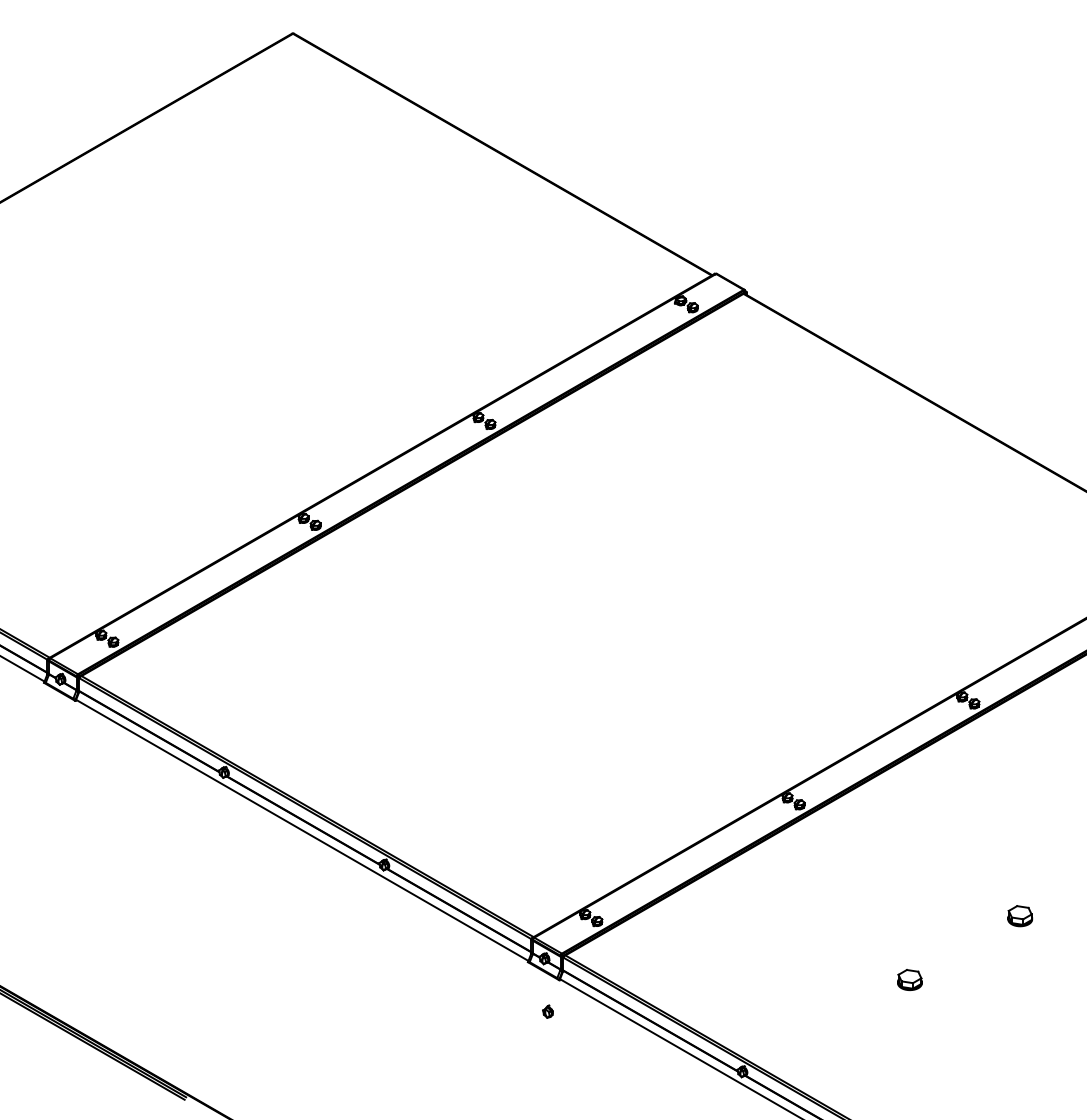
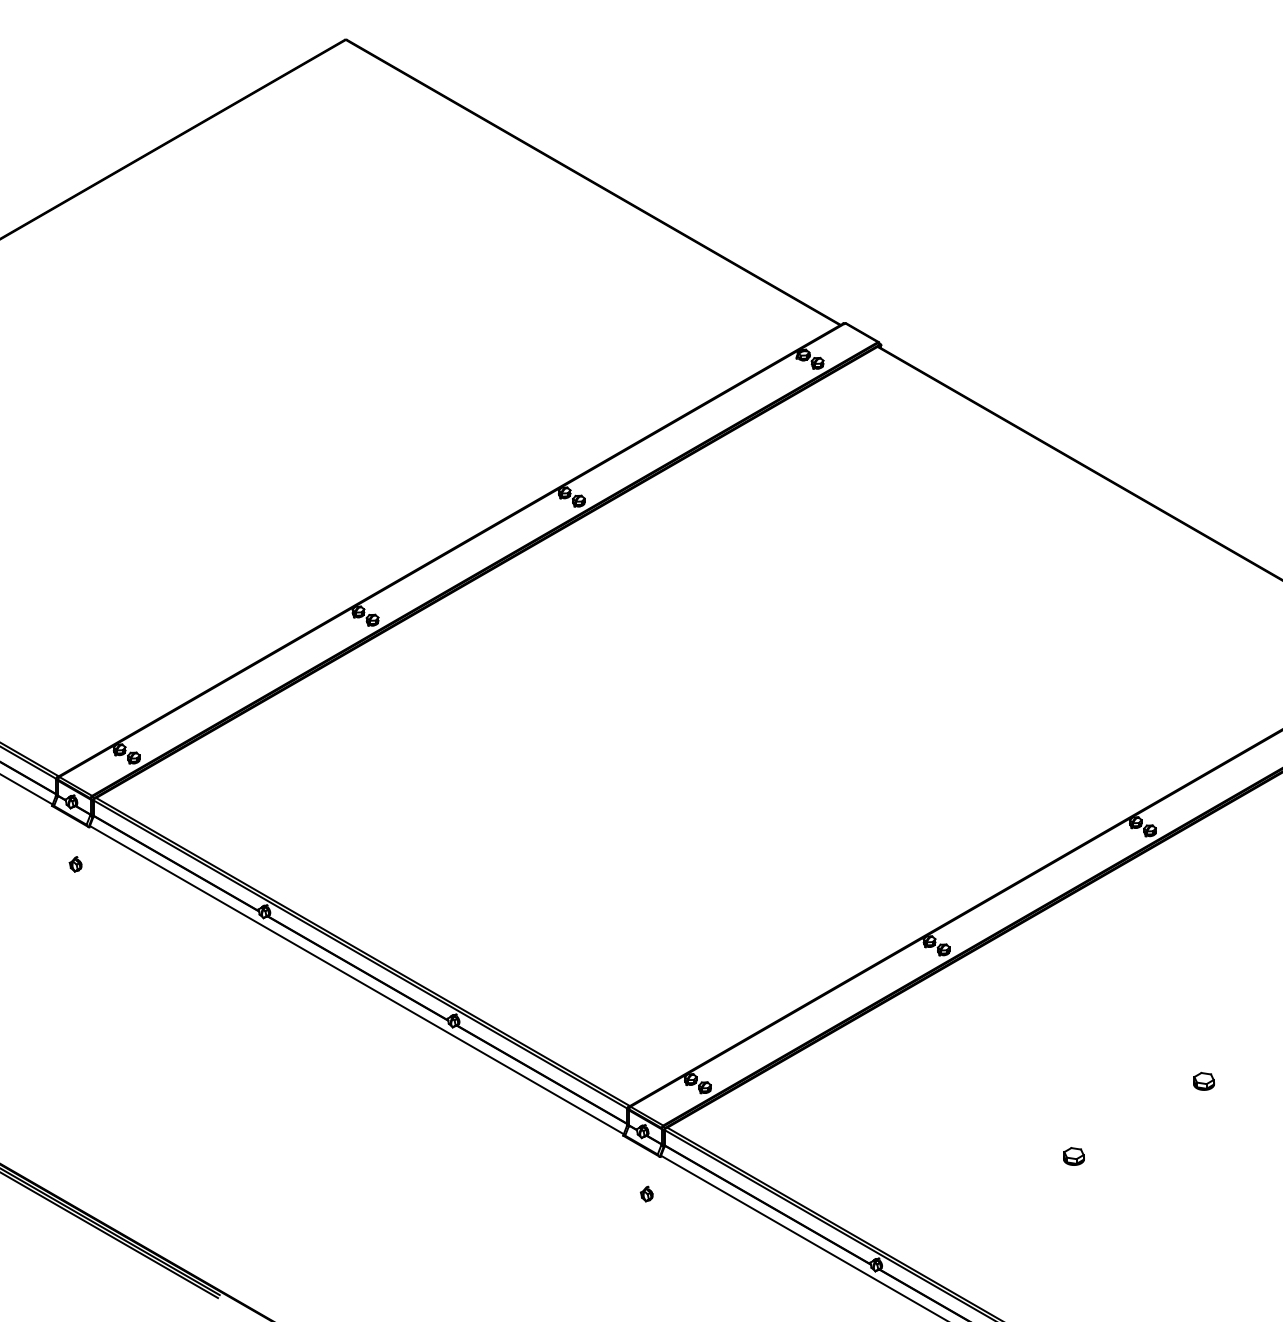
part: (63, 732) -> (75, 864), added
part: (1019, 916) -> (1203, 1081), size x0.71
part: (909, 979) -> (1073, 1156), size x0.71

